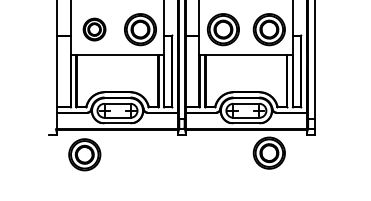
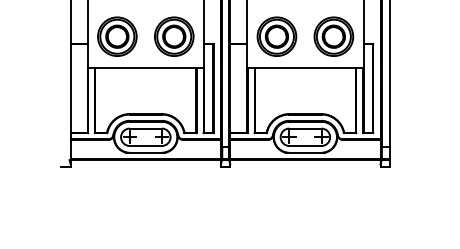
part: (94, 29) -> (117, 36), size x1.43
part: (269, 152) -> (333, 189), removed
part: (84, 154) -> (105, 191), removed

